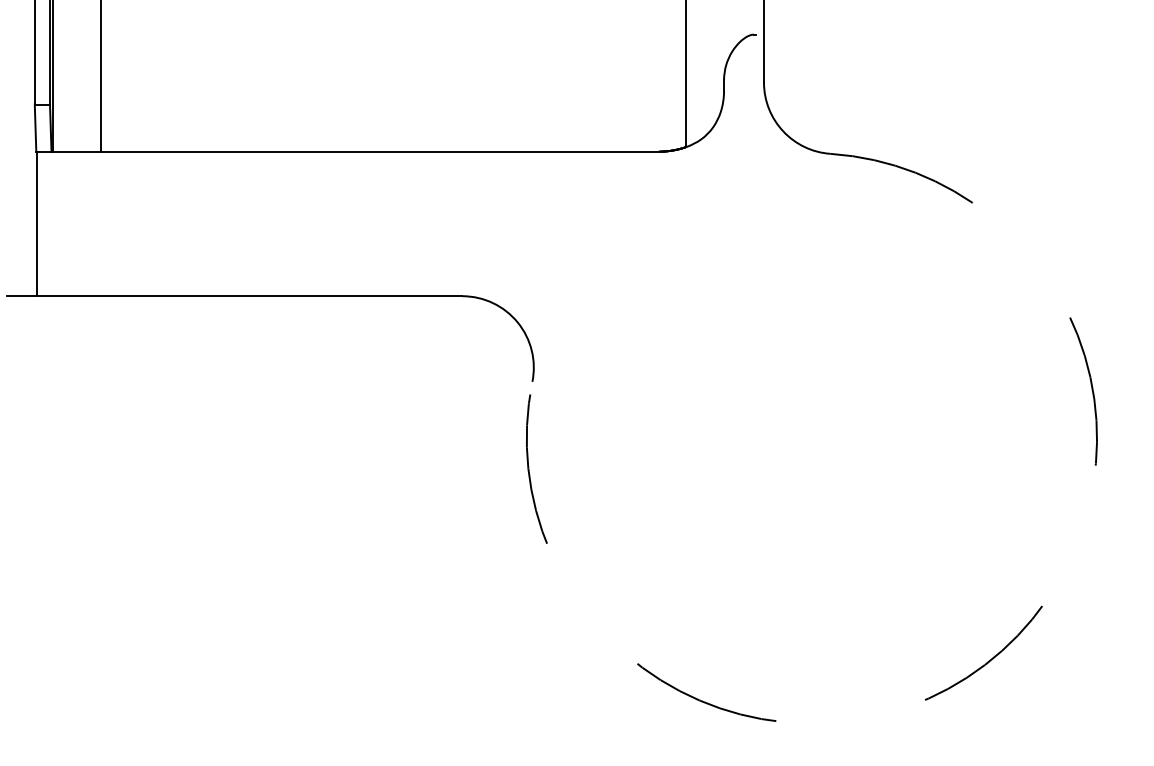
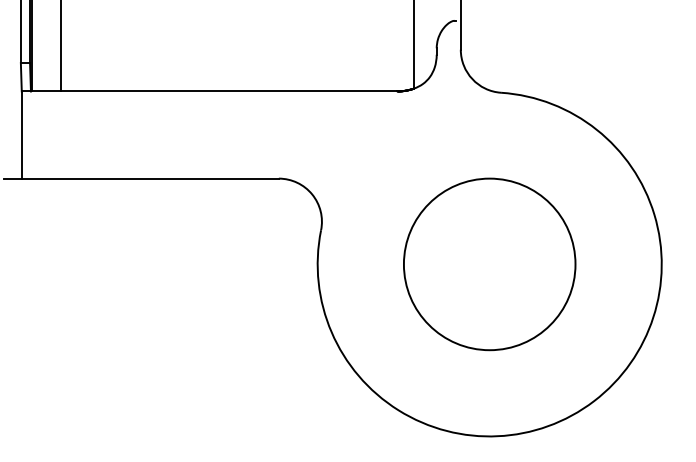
circle: (811, 438) -> (489, 264), added
arc: (985, 665) -> (594, 401), dashed -> solid

